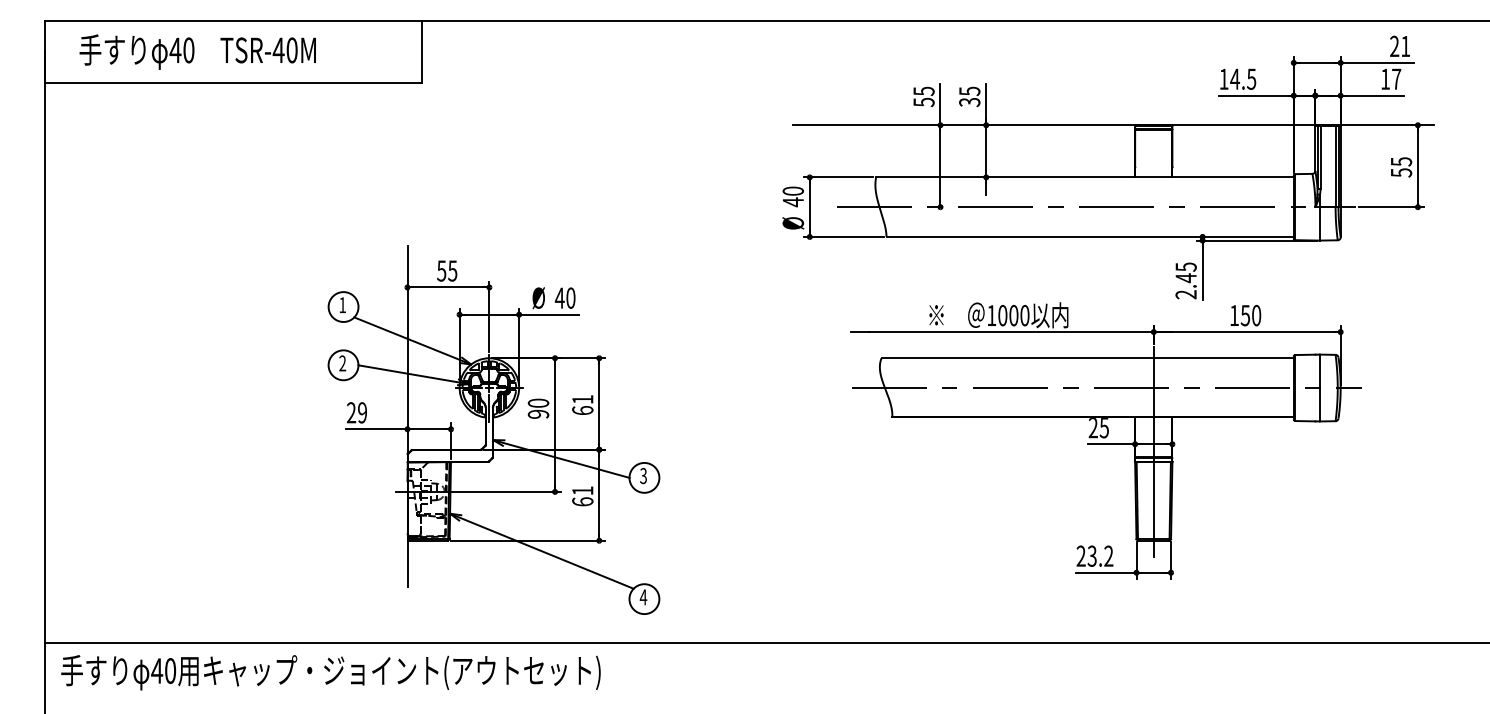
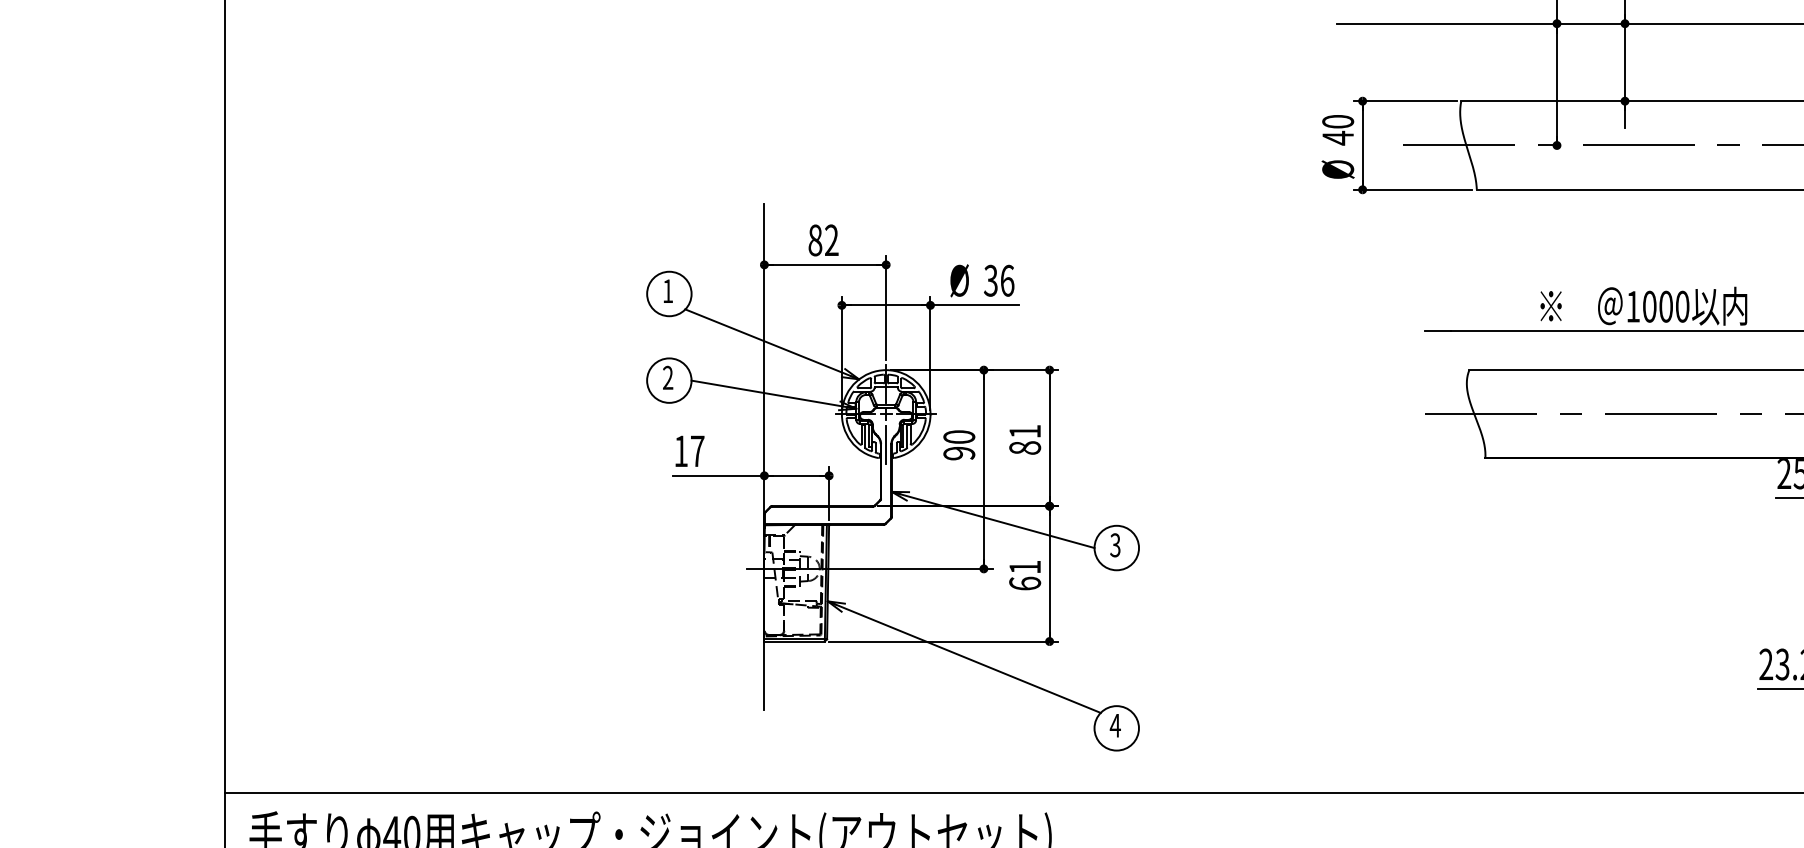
text: (447, 270) -> (823, 239), 55 -> 82
text: (564, 297) -> (997, 279), 40 -> 36
text: (582, 410) -> (1024, 447), 61 -> 81
text: (357, 412) -> (690, 450), 29 -> 17

